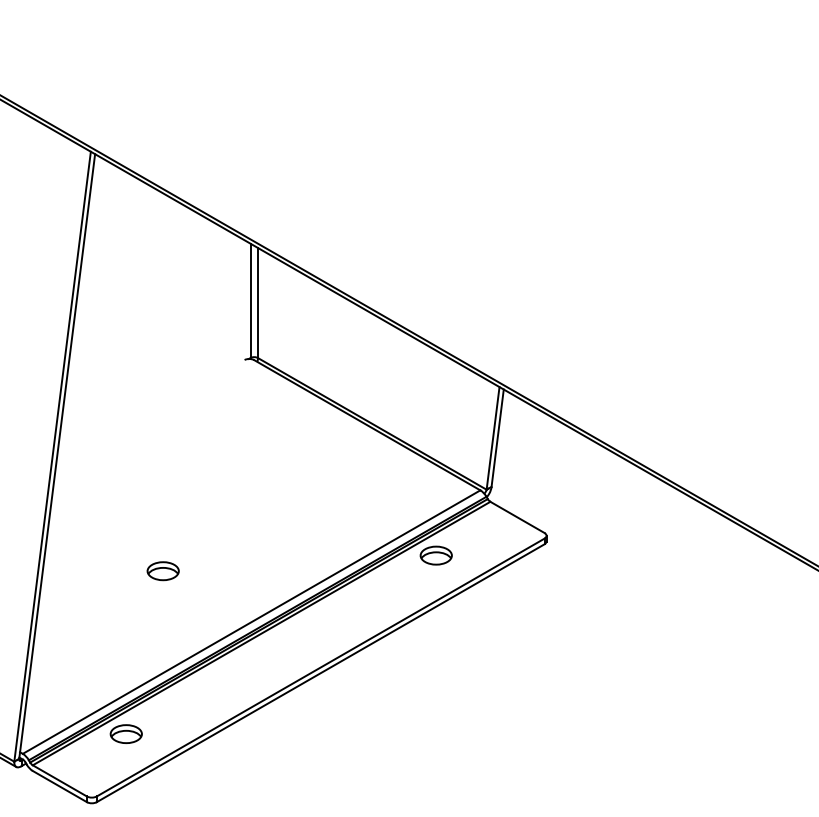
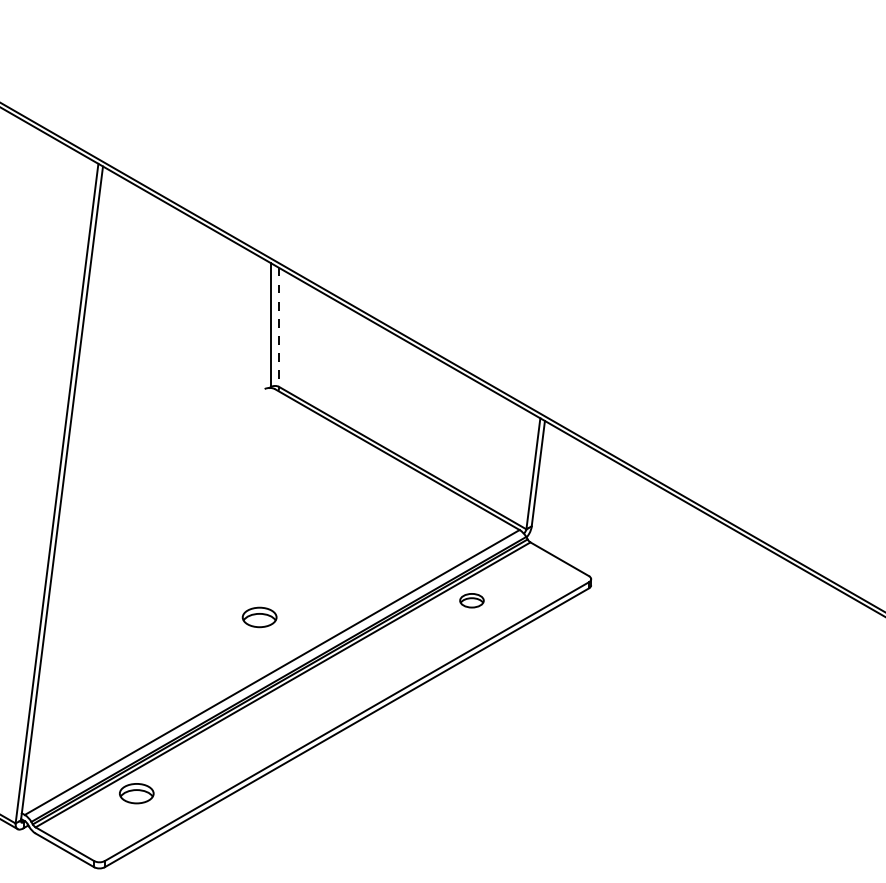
line: (258, 303) -> (279, 327), solid -> dashed
part: (435, 555) -> (471, 600), size x0.7
part: (163, 571) -> (259, 617), moved

